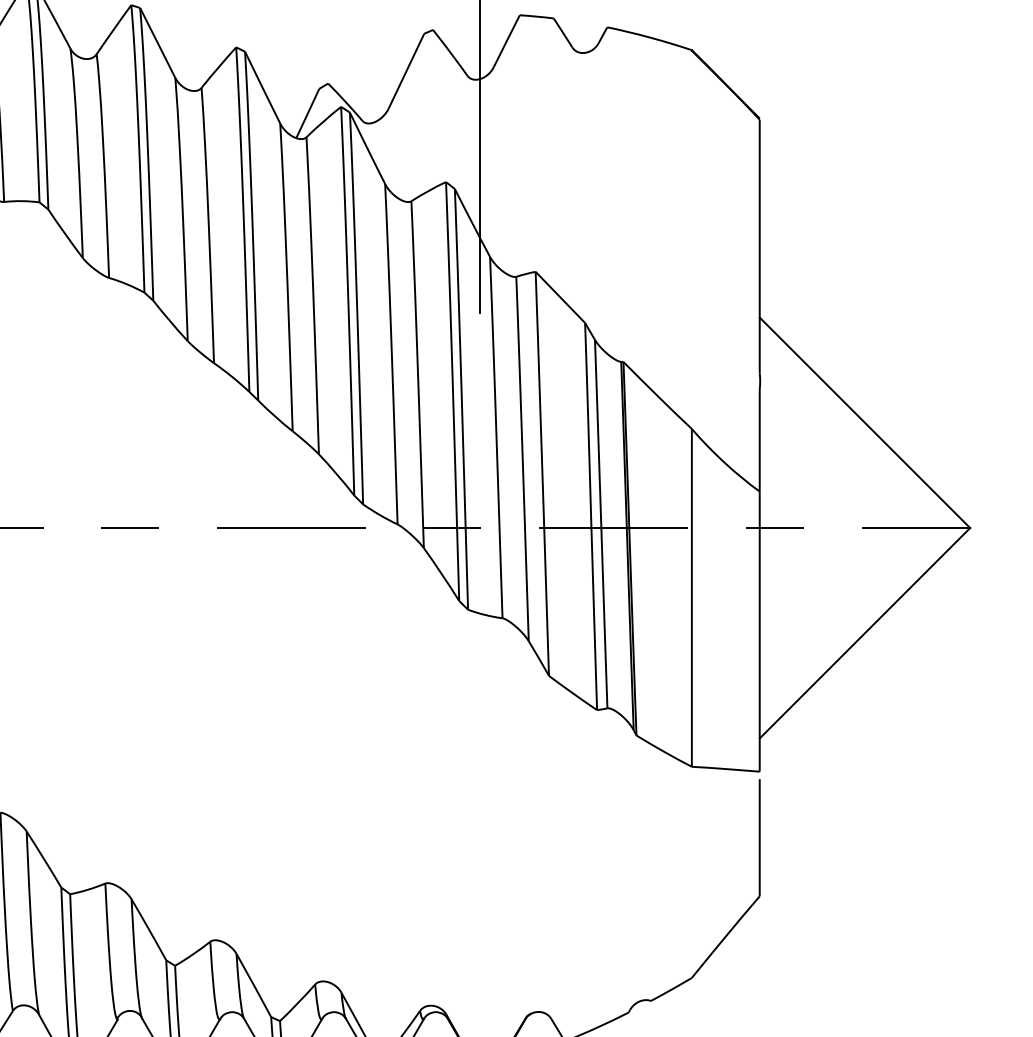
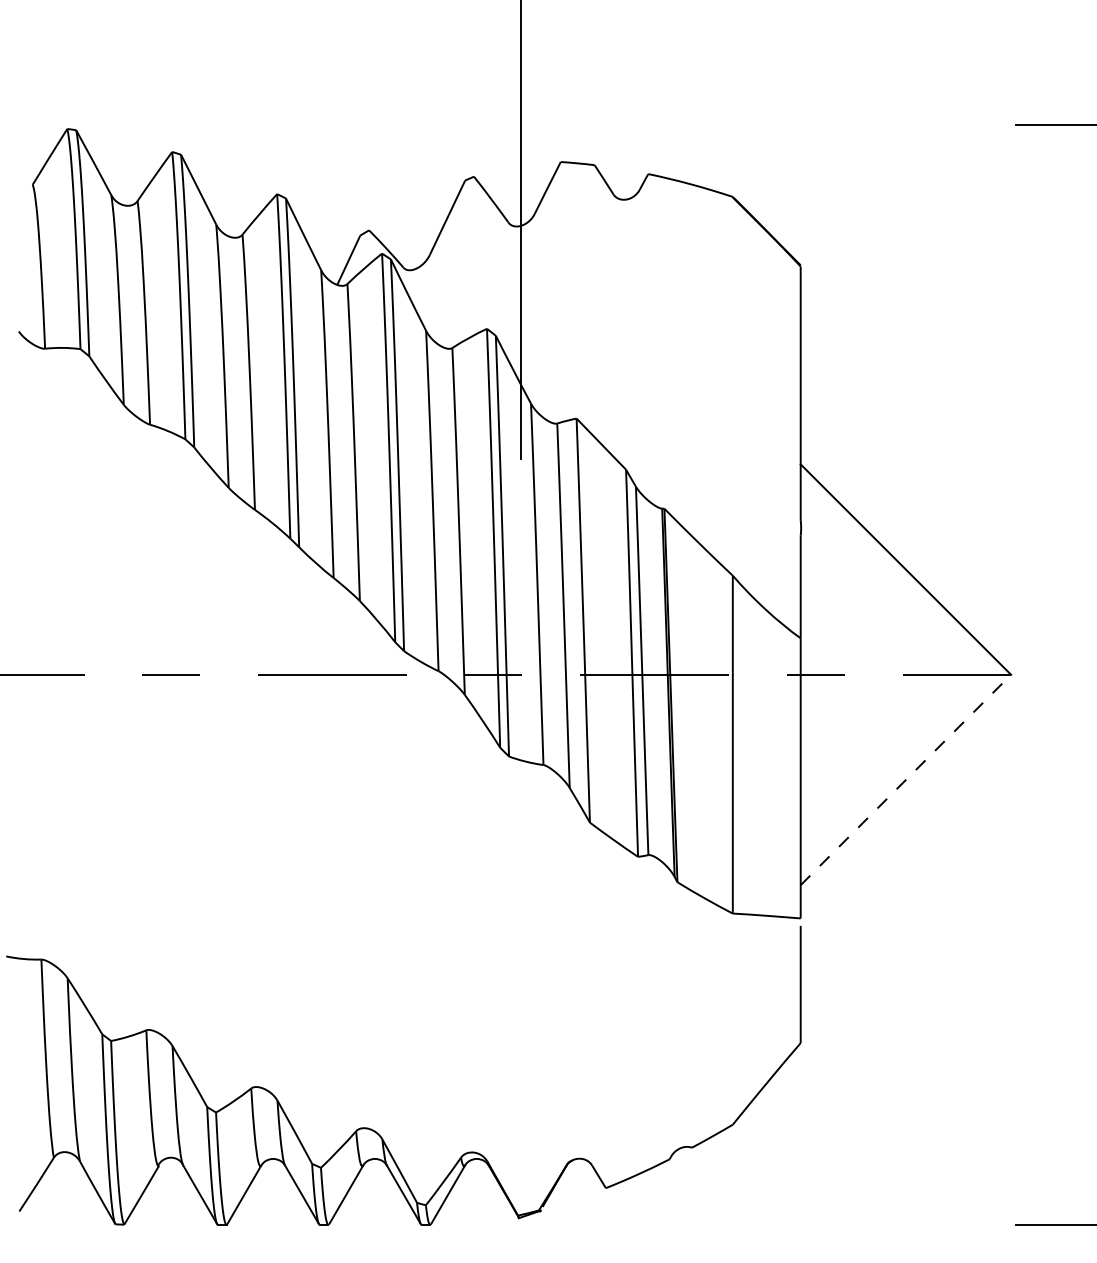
line: (864, 633) -> (905, 780), solid -> dashed

